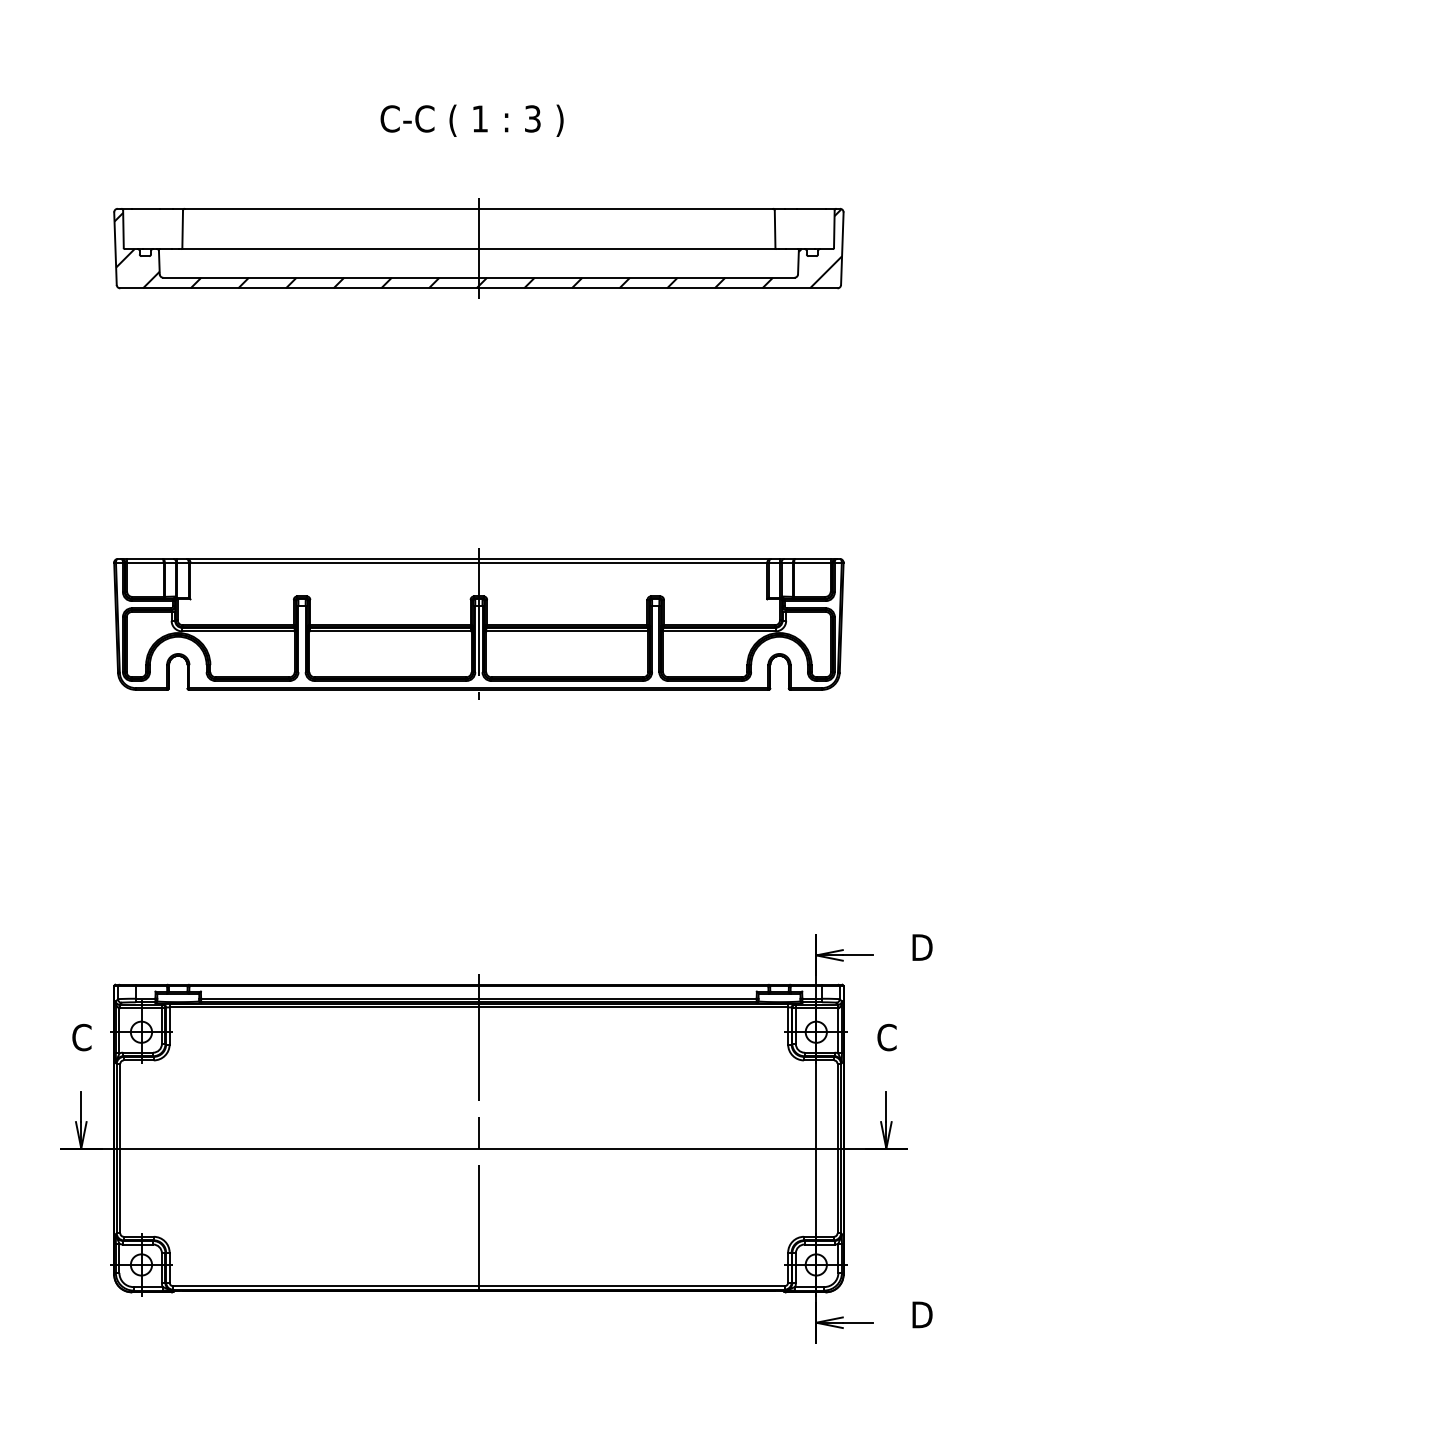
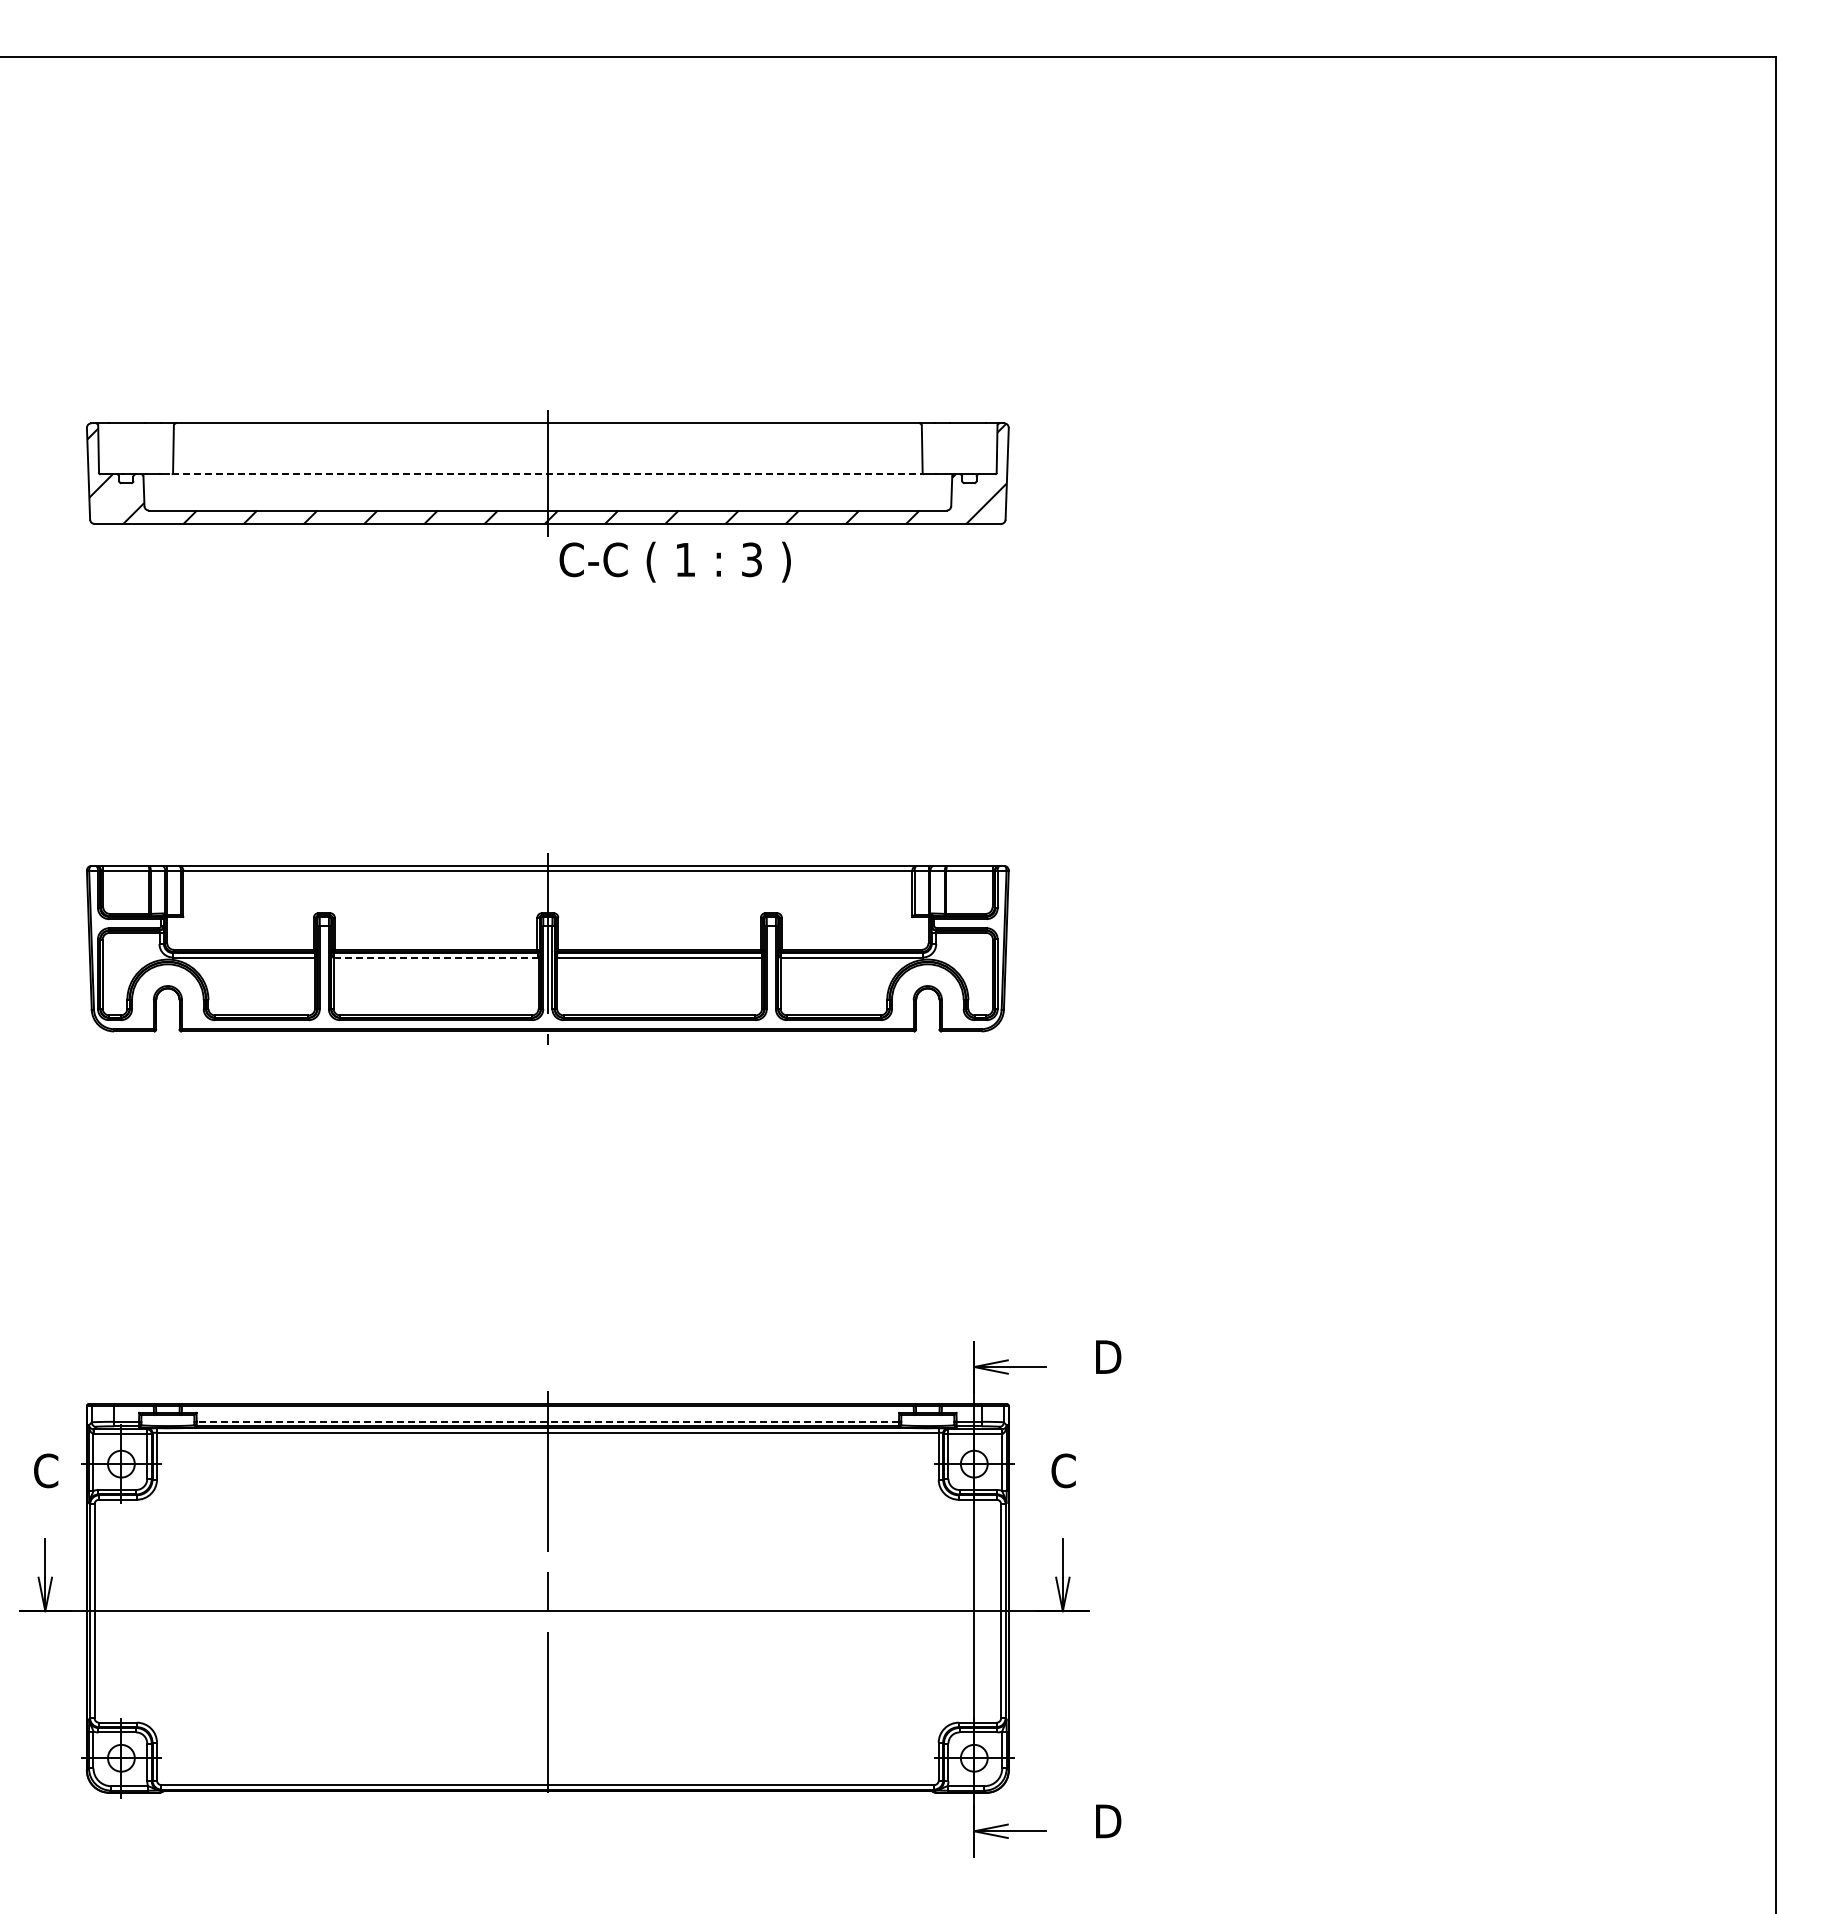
text: (471, 120) -> (674, 561), moved
line: (478, 249) -> (547, 474), solid -> dashed
line: (390, 631) -> (436, 957), solid -> dashed
line: (478, 998) -> (547, 1421), solid -> dashed

